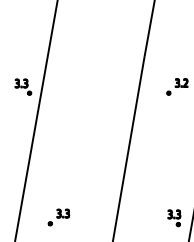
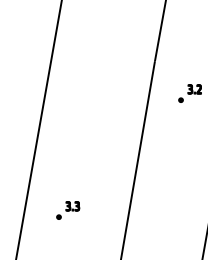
part: (22, 86) -> (24, 93), removed
part: (59, 217) -> (68, 210), moved
part: (173, 218) -> (186, 234), removed

